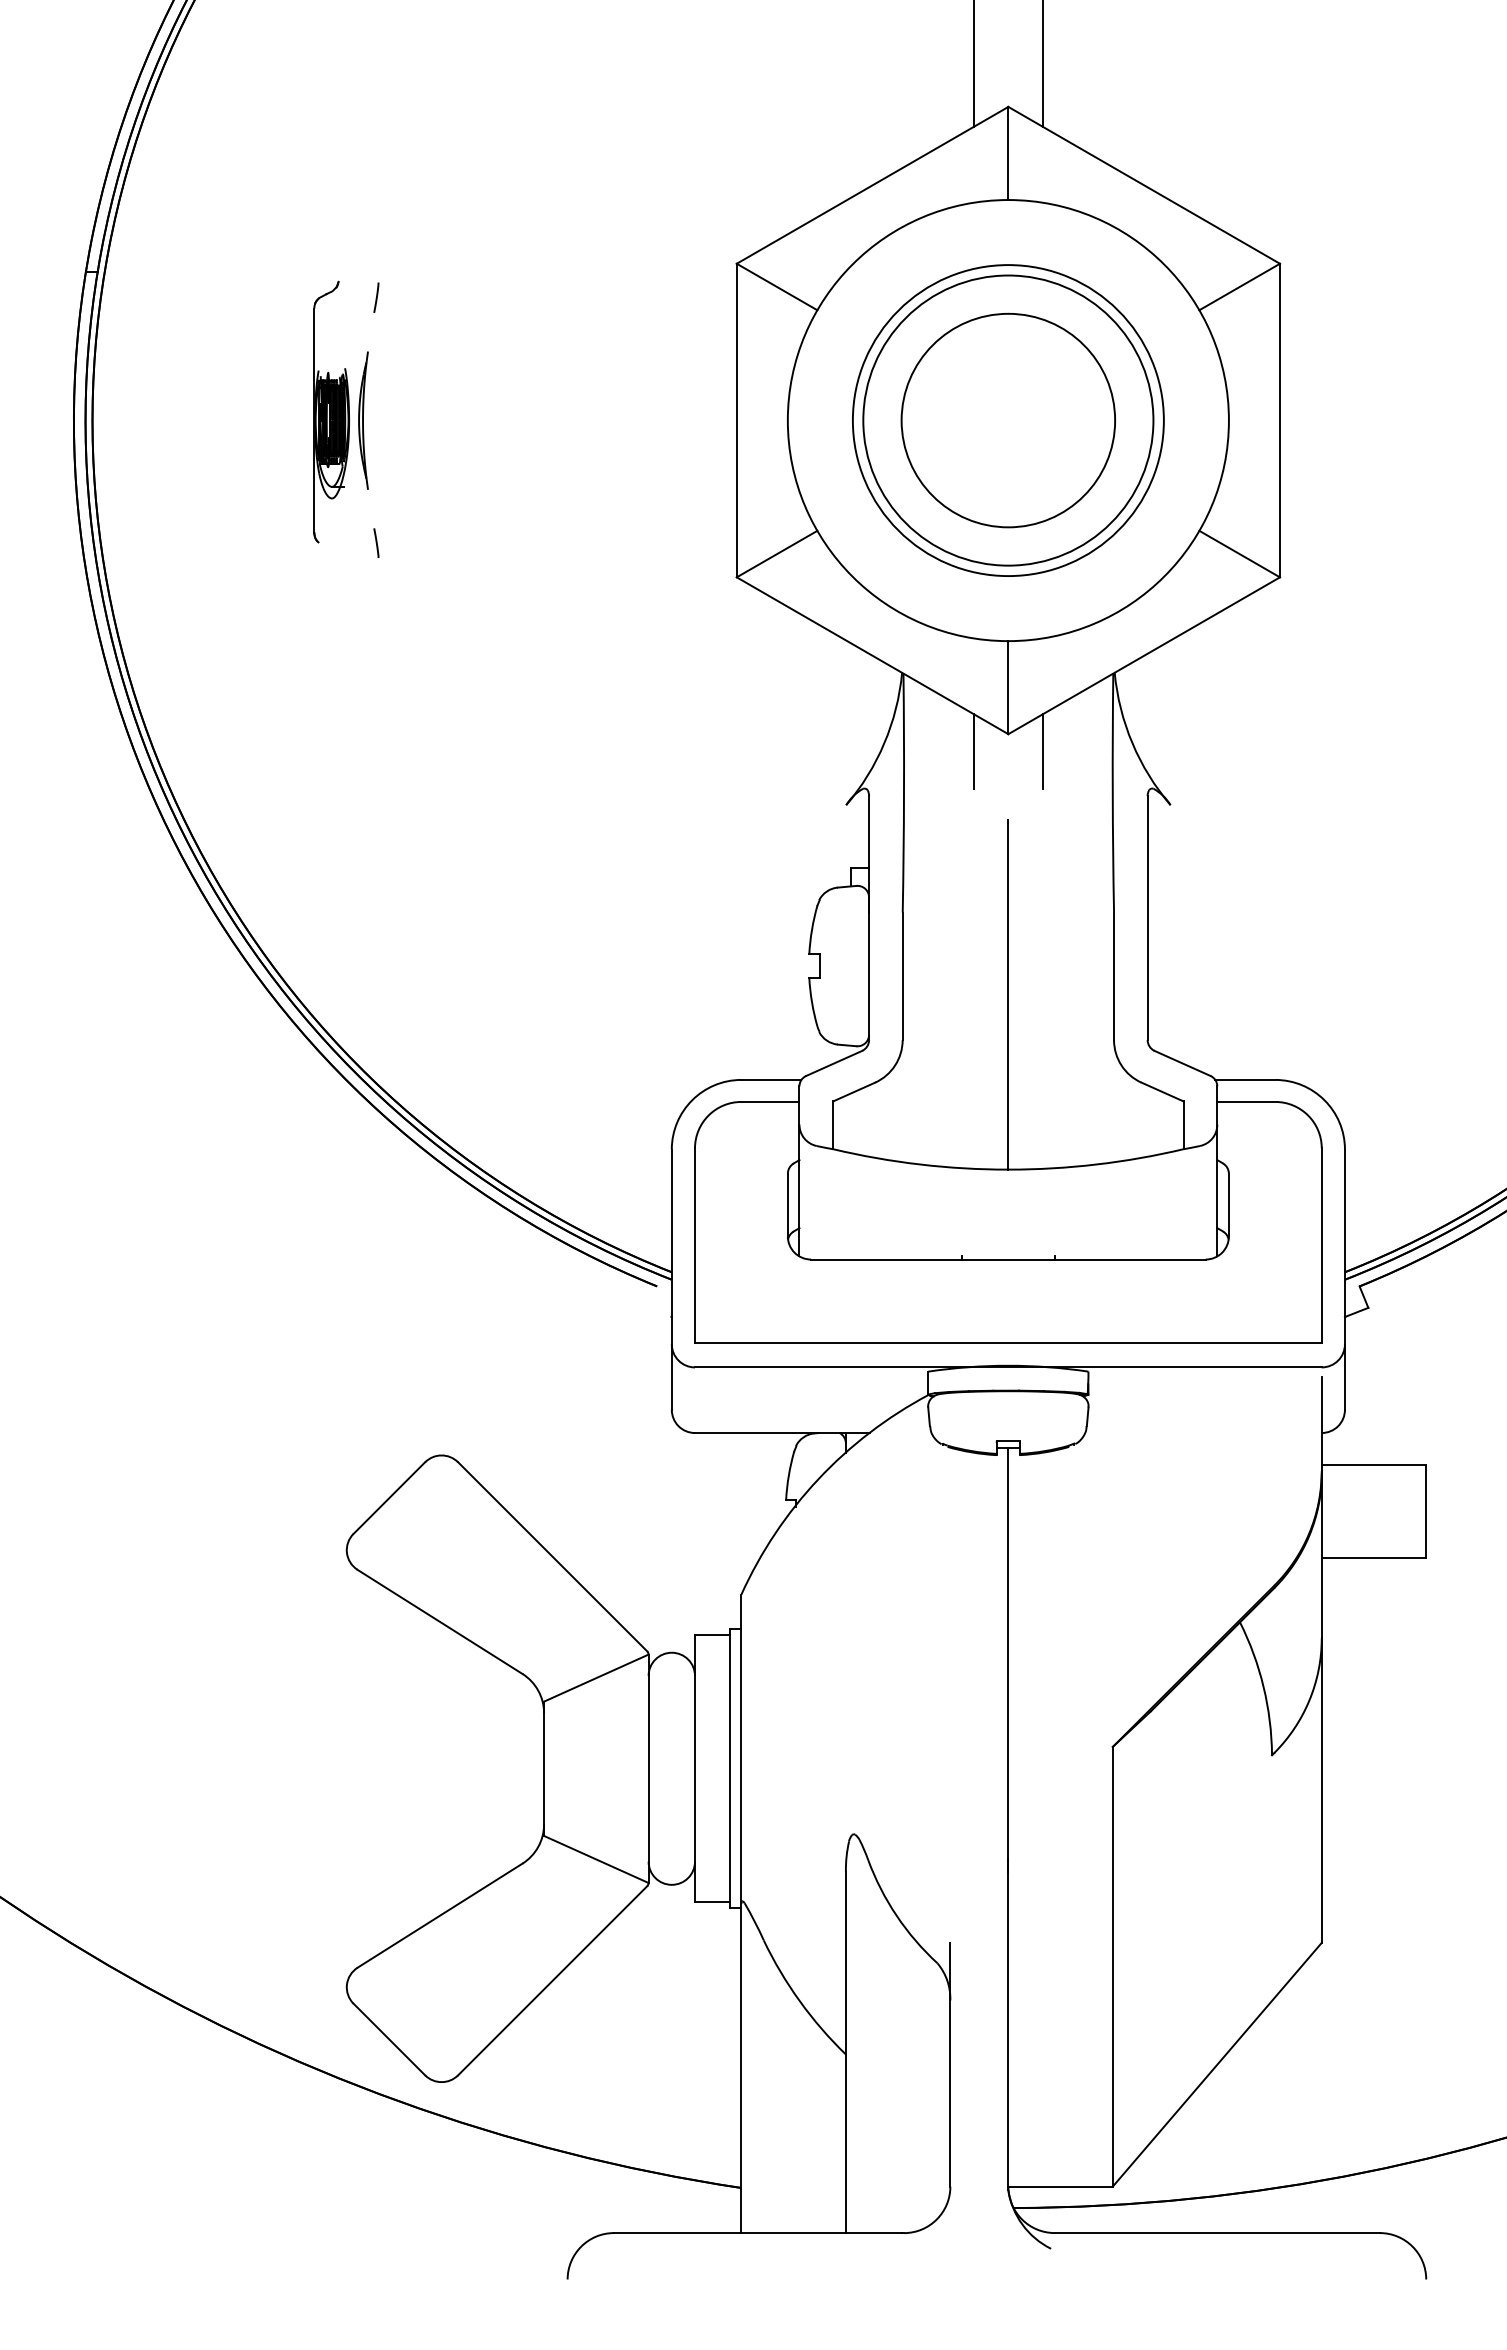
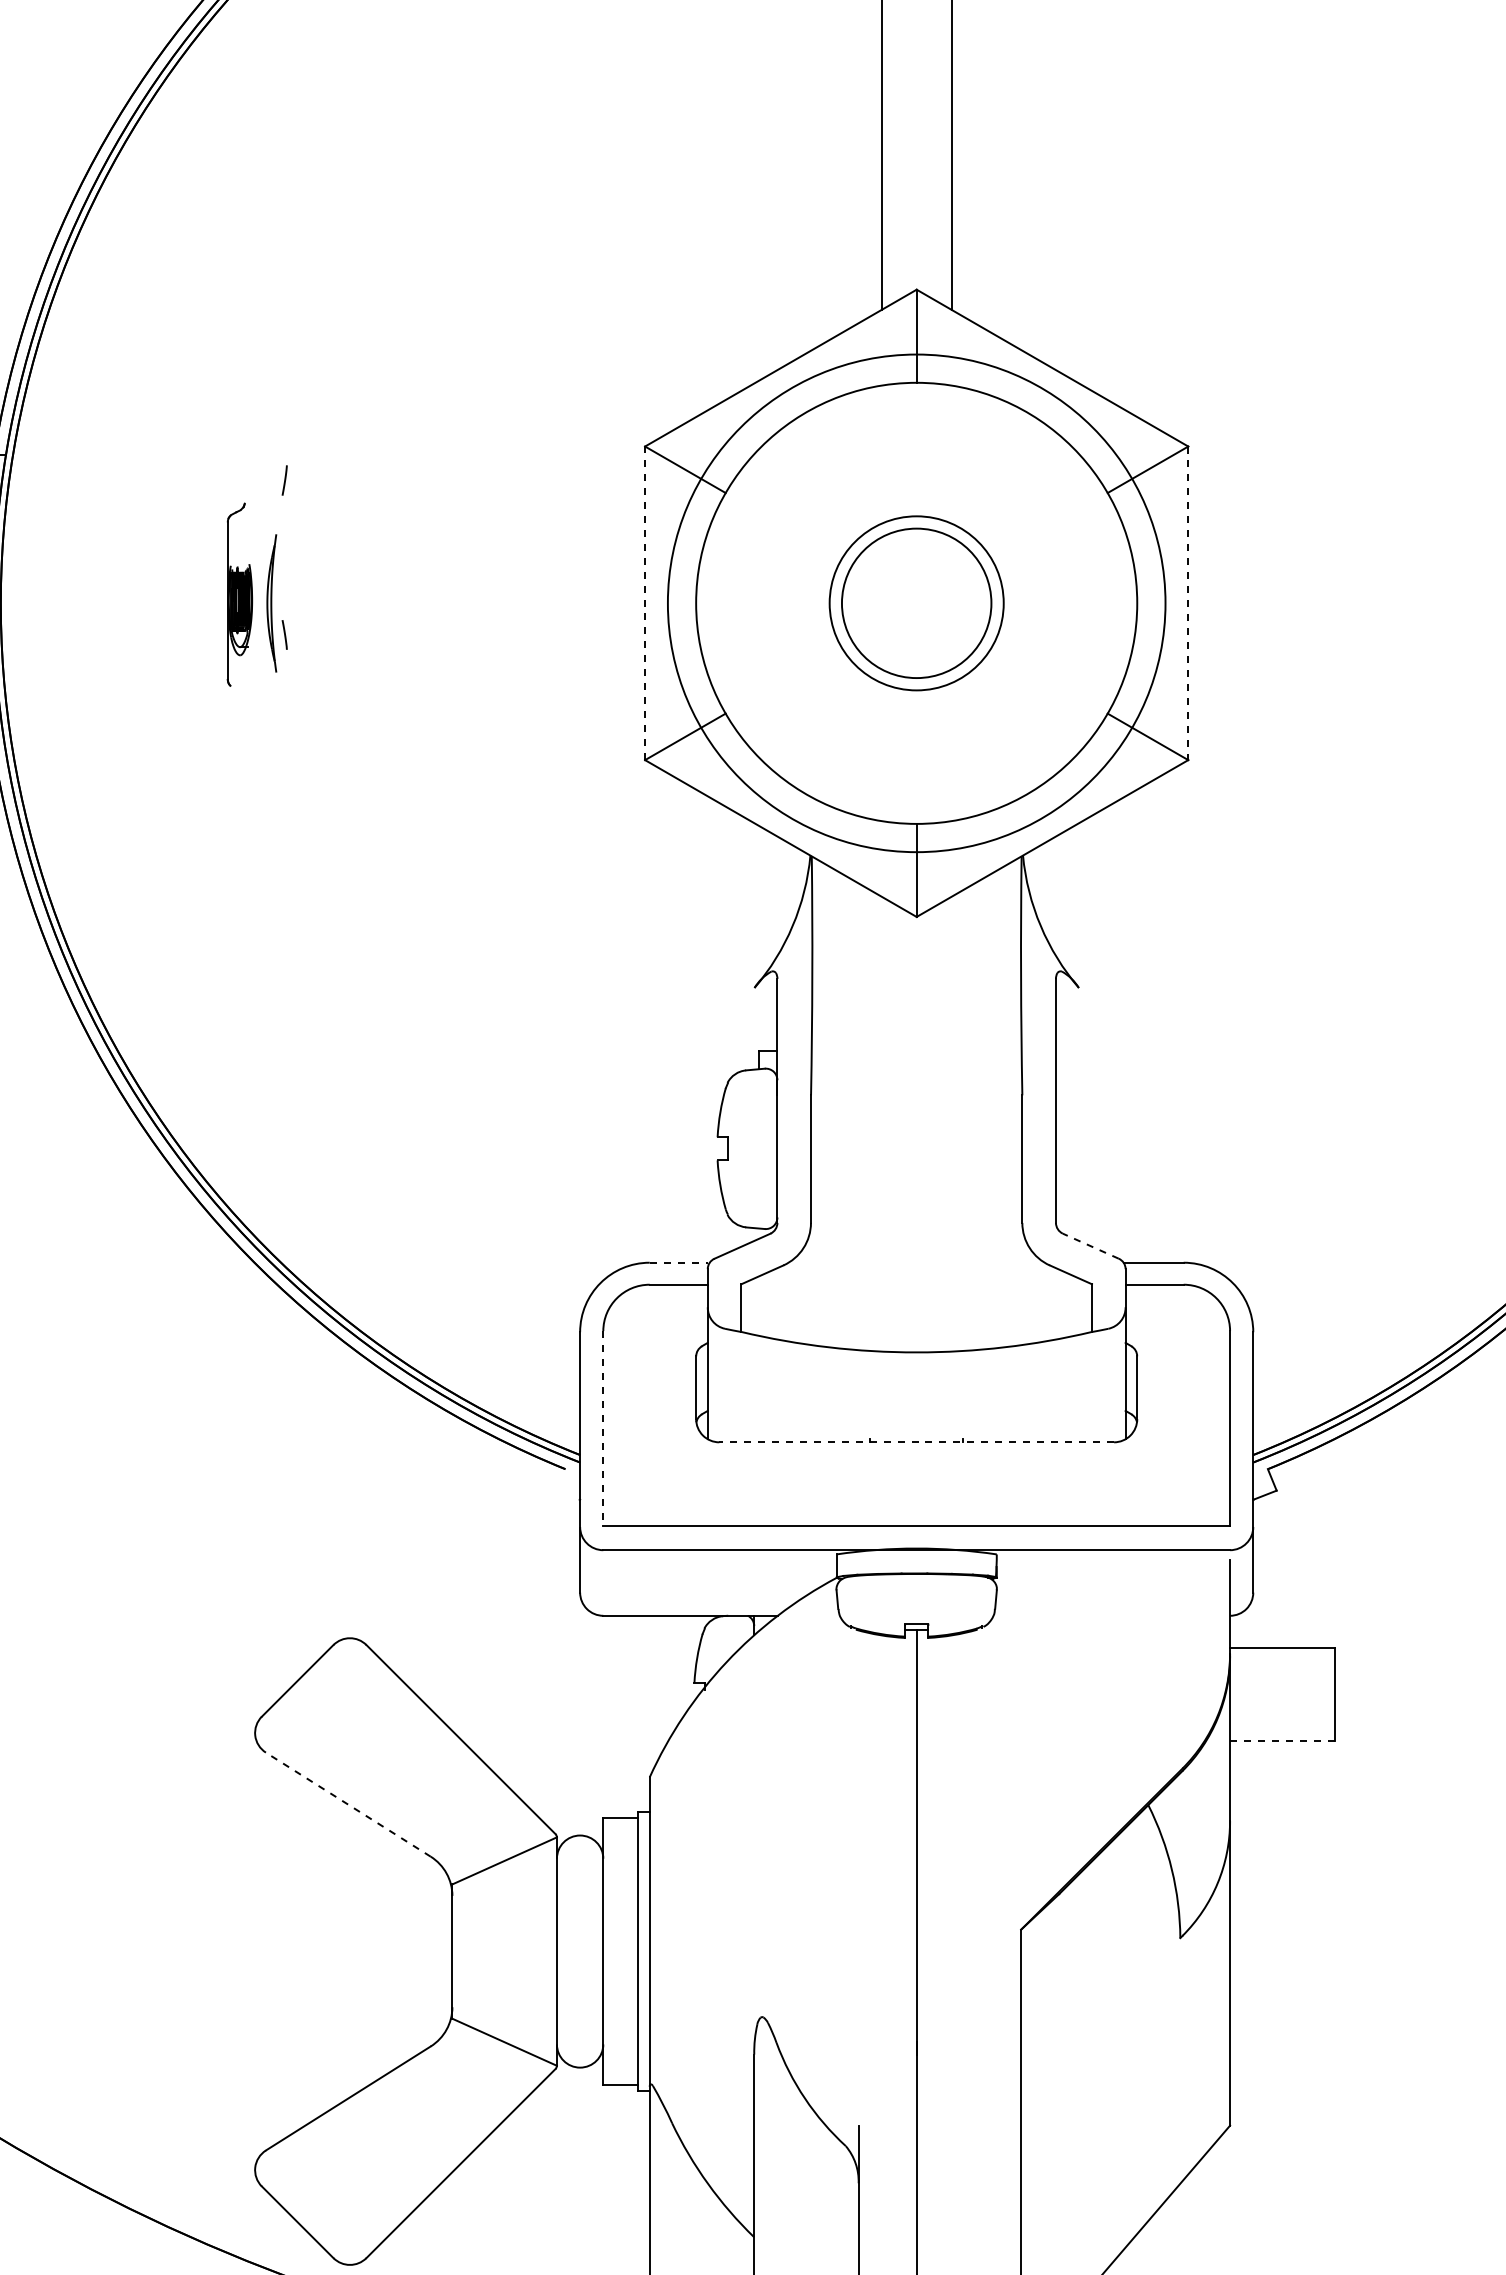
part: (331, 411) -> (239, 594), size x0.7
line: (736, 420) -> (644, 603), solid -> dashed
circle: (1007, 420) -> (915, 603), size x1.6
circle: (1008, 420) -> (916, 603), size x0.6
circle: (1008, 420) -> (916, 603), size x0.7
line: (1279, 420) -> (1187, 603), solid -> dashed
line: (376, 542) -> (284, 634), moved
line: (973, 751) -> (881, 934), removed
line: (1043, 751) -> (951, 934), removed
line: (1008, 994) -> (916, 1177), removed
line: (1182, 1063) -> (1090, 1246), solid -> dashed
line: (771, 1079) -> (679, 1262), solid -> dashed
line: (695, 1246) -> (603, 1429), solid -> dashed
line: (1007, 1259) -> (915, 1442), solid -> dashed
line: (1374, 1558) -> (1282, 1741), solid -> dashed
line: (439, 1621) -> (347, 1804), solid -> dashed

